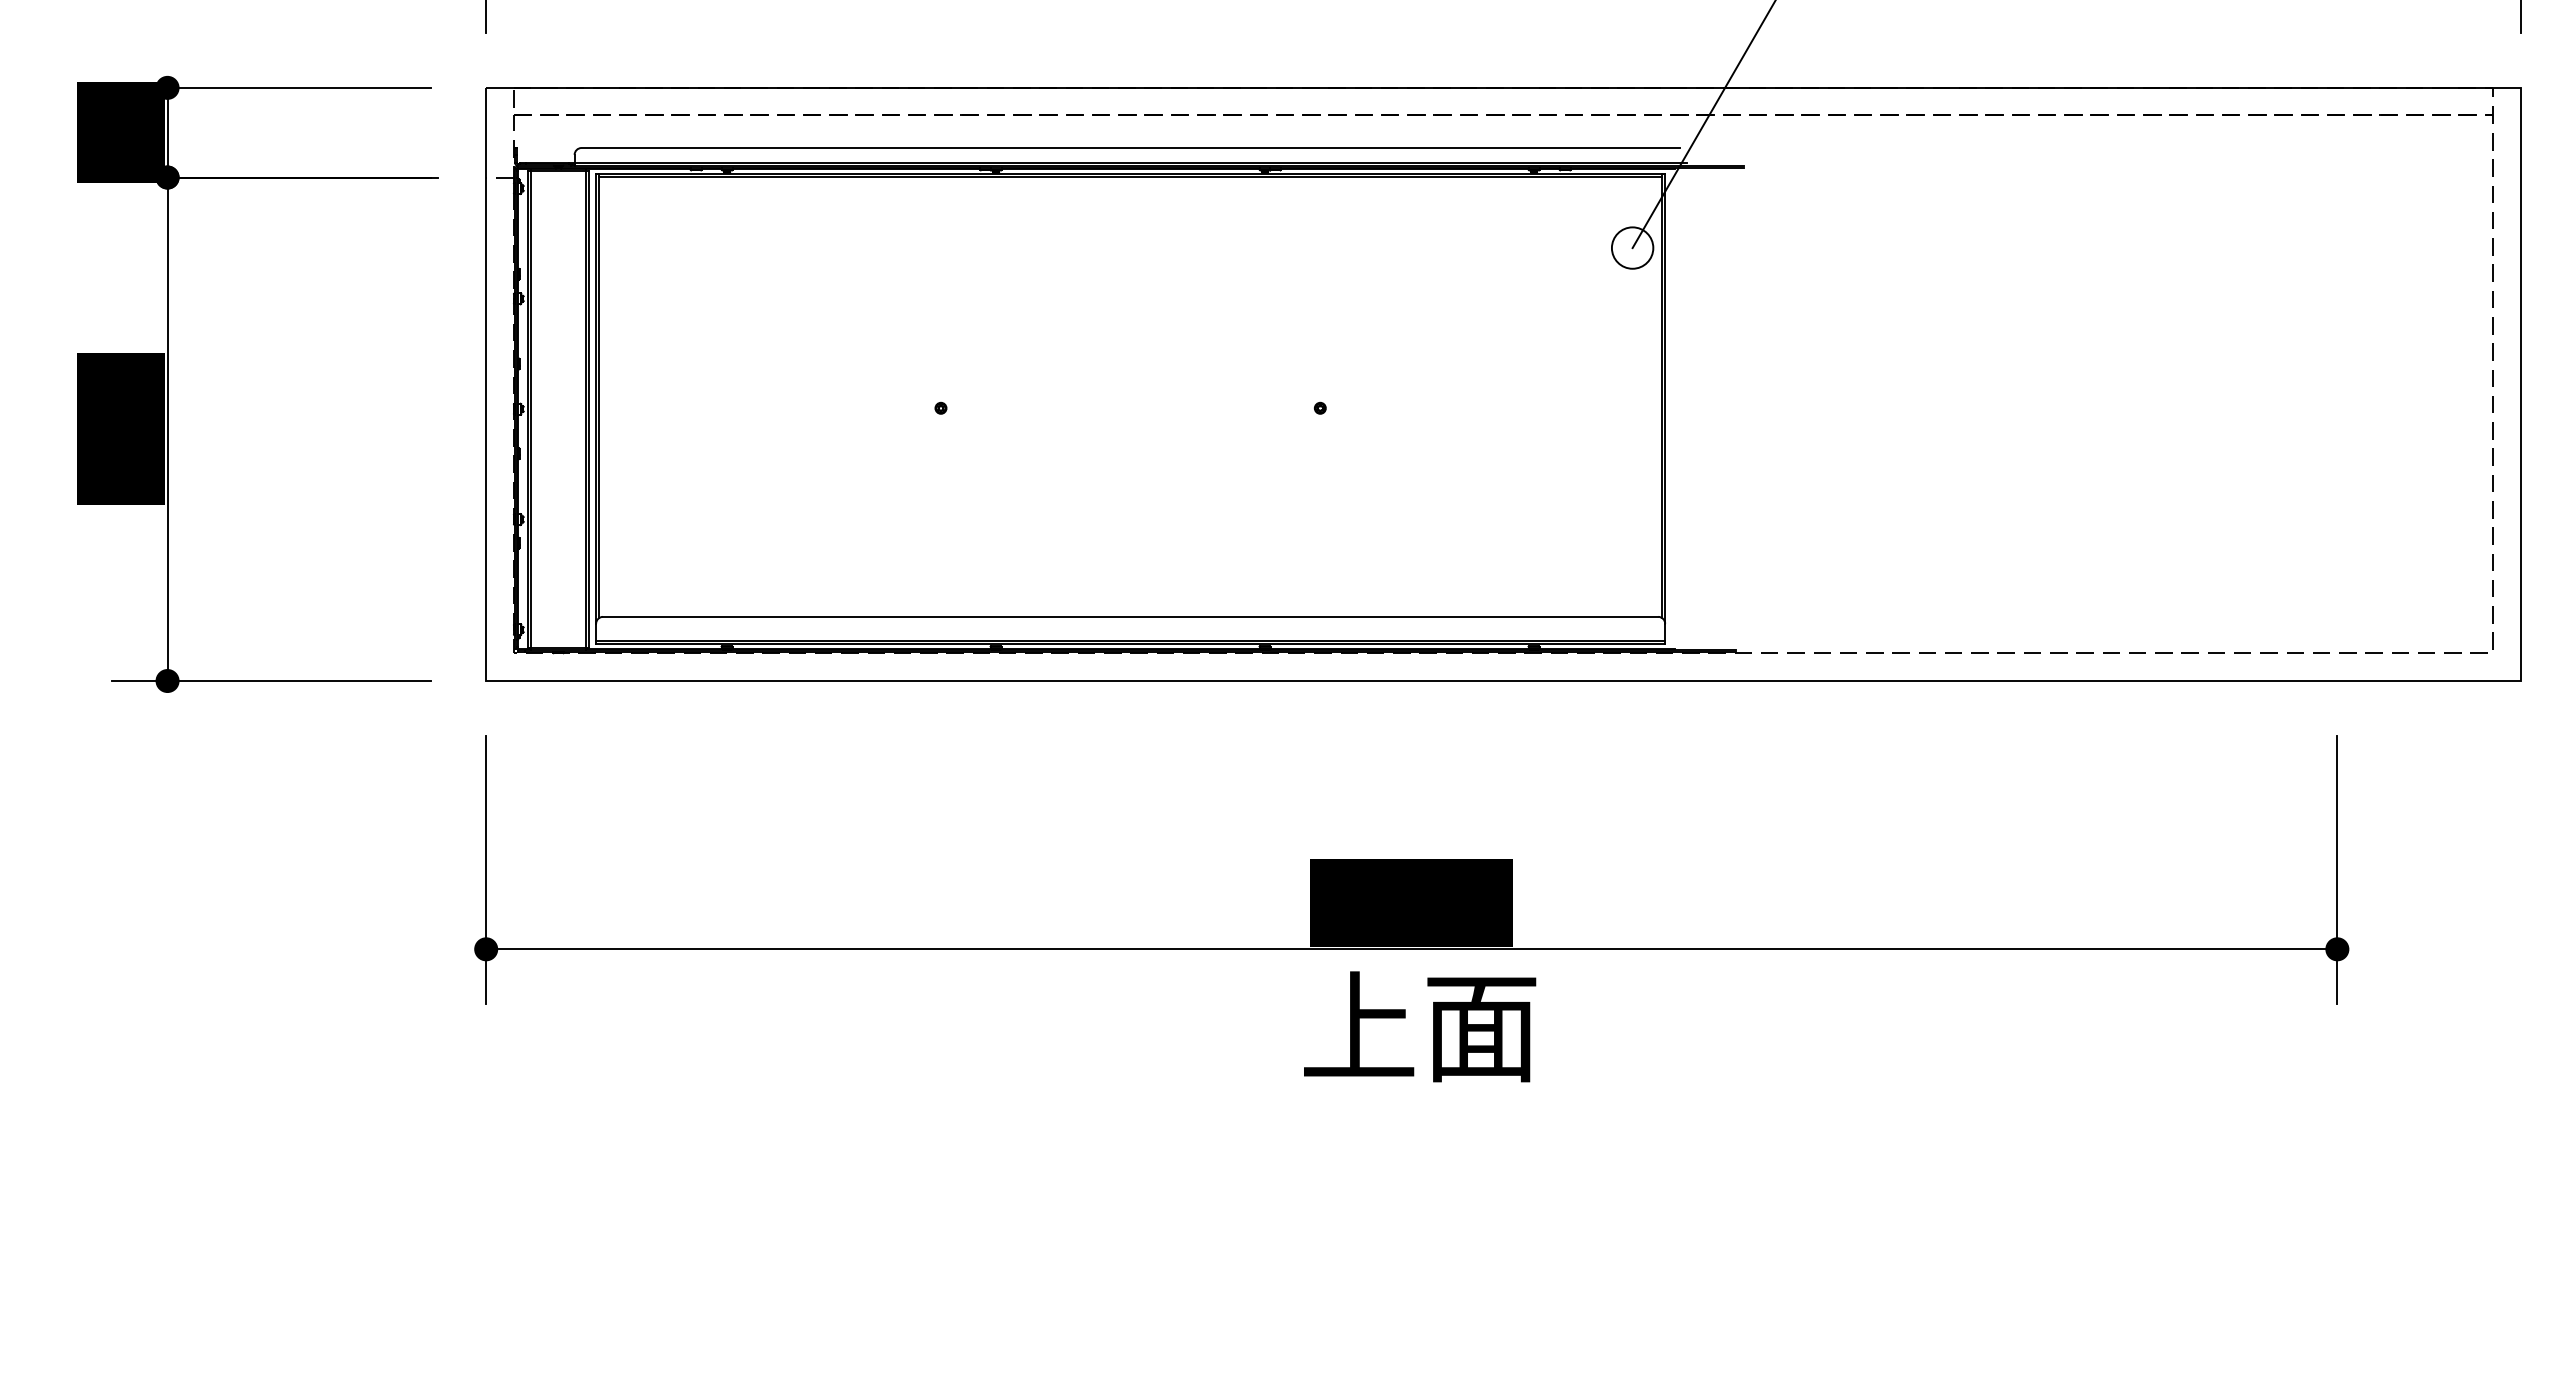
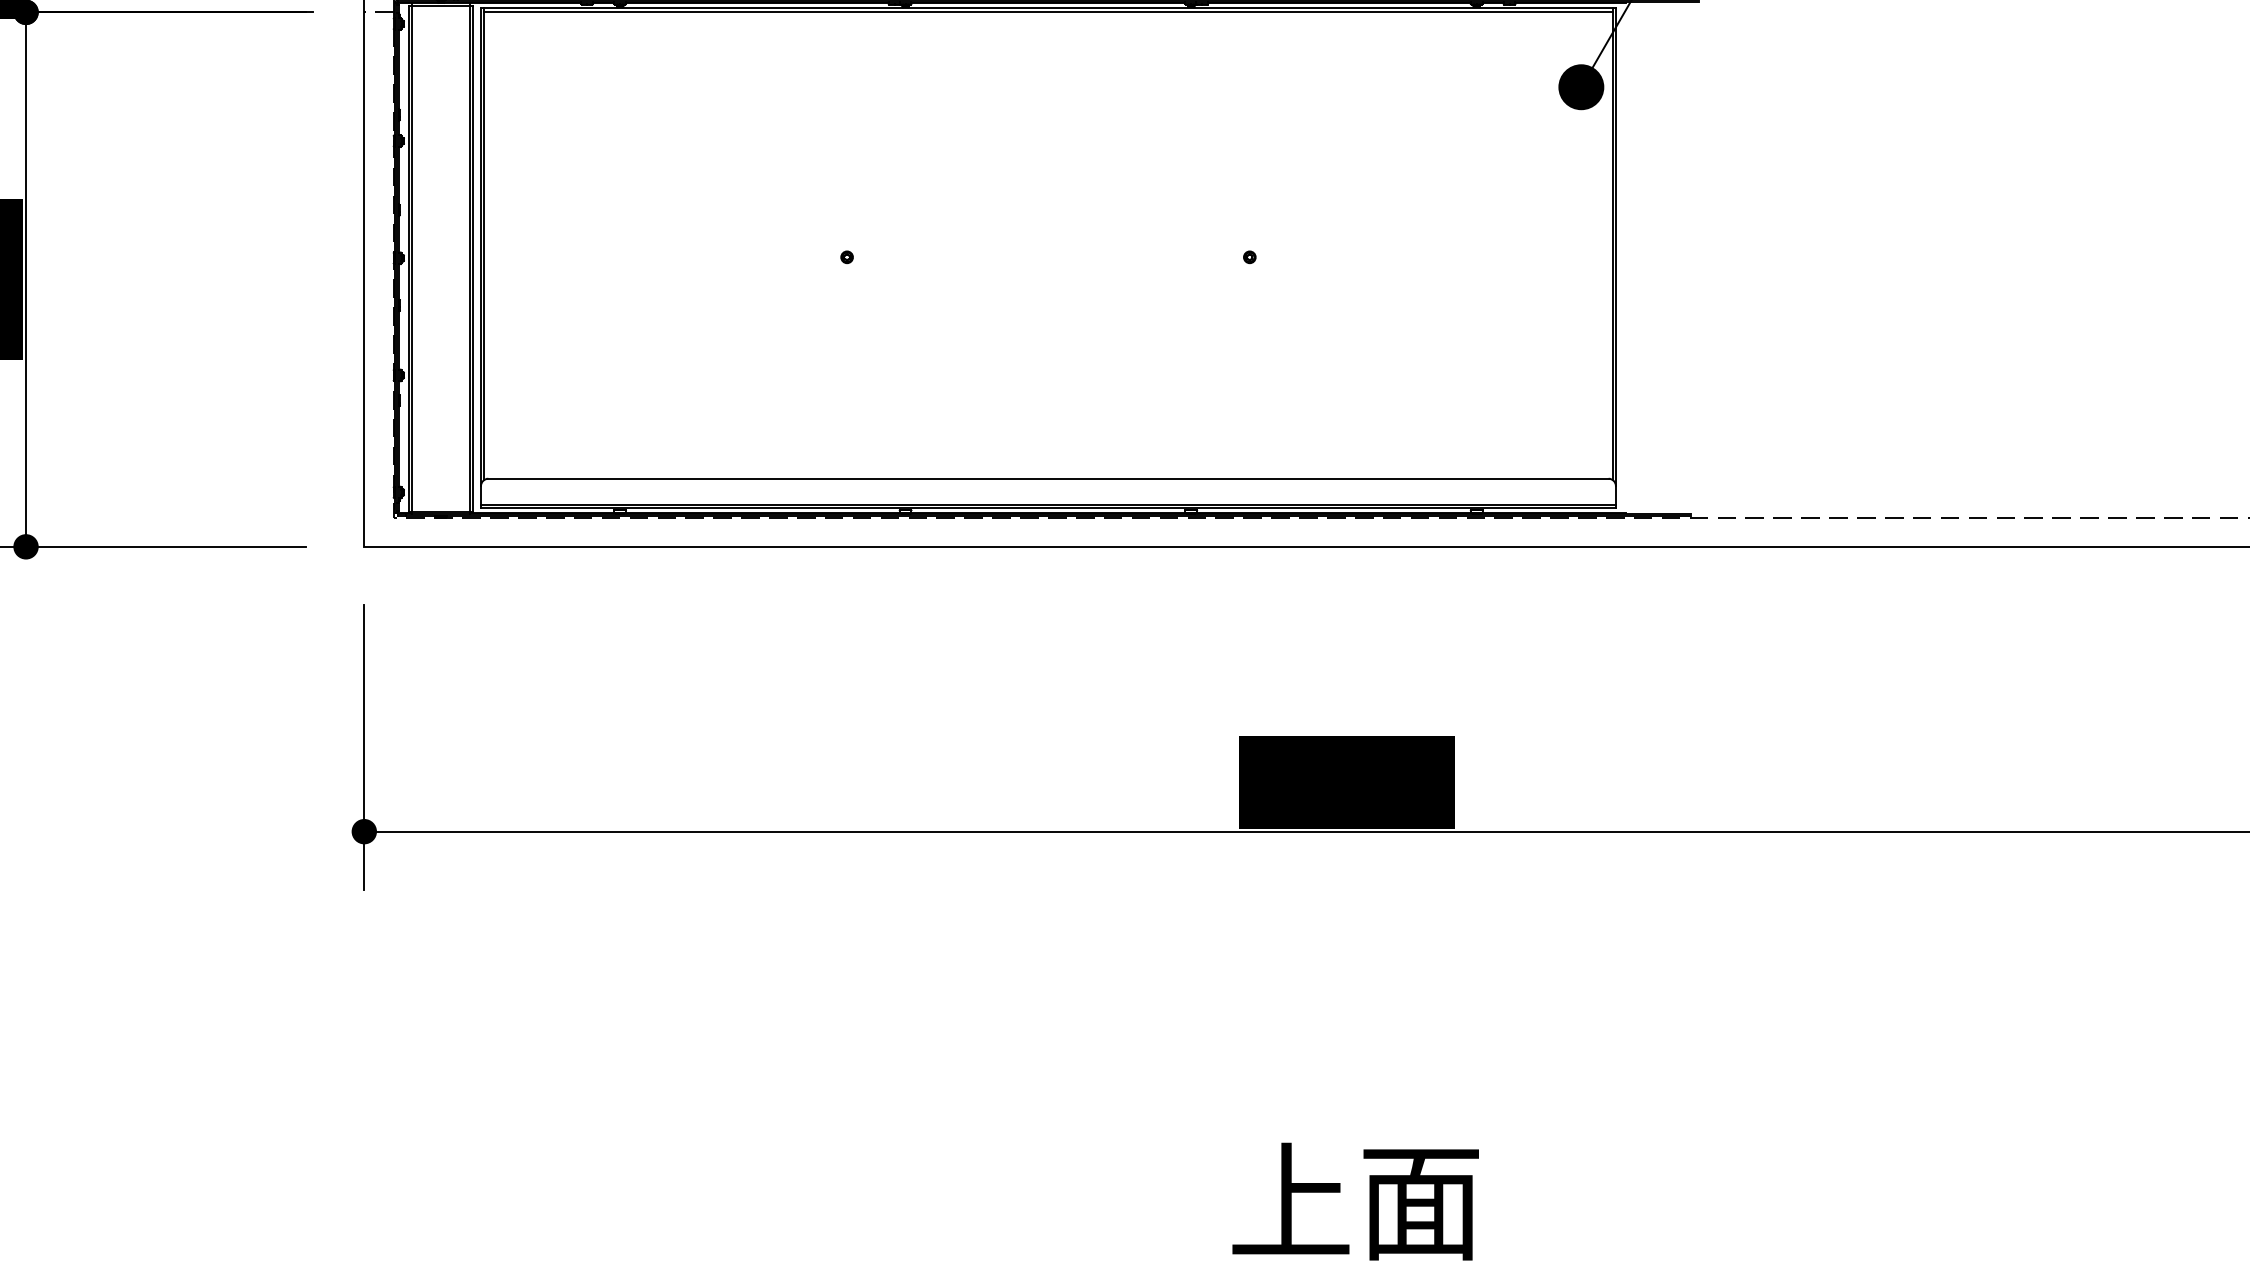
fill: (1632, 247) -> (1581, 86), added
text: (1420, 1026) -> (1356, 1201), moved

